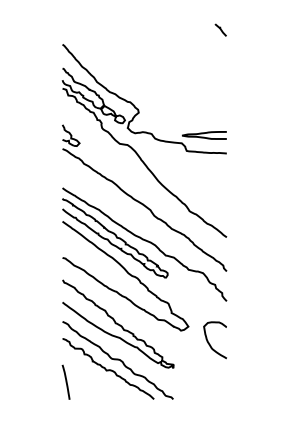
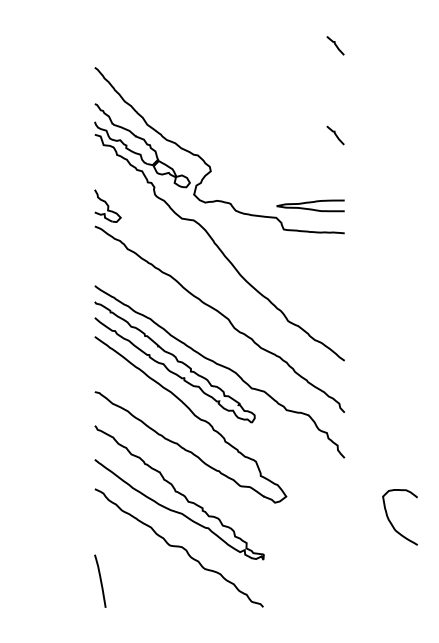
line: (220, 88) -> (335, 134), added
curve: (209, 342) -> (391, 520), moved
curve: (108, 369) -> (164, 561), removed

